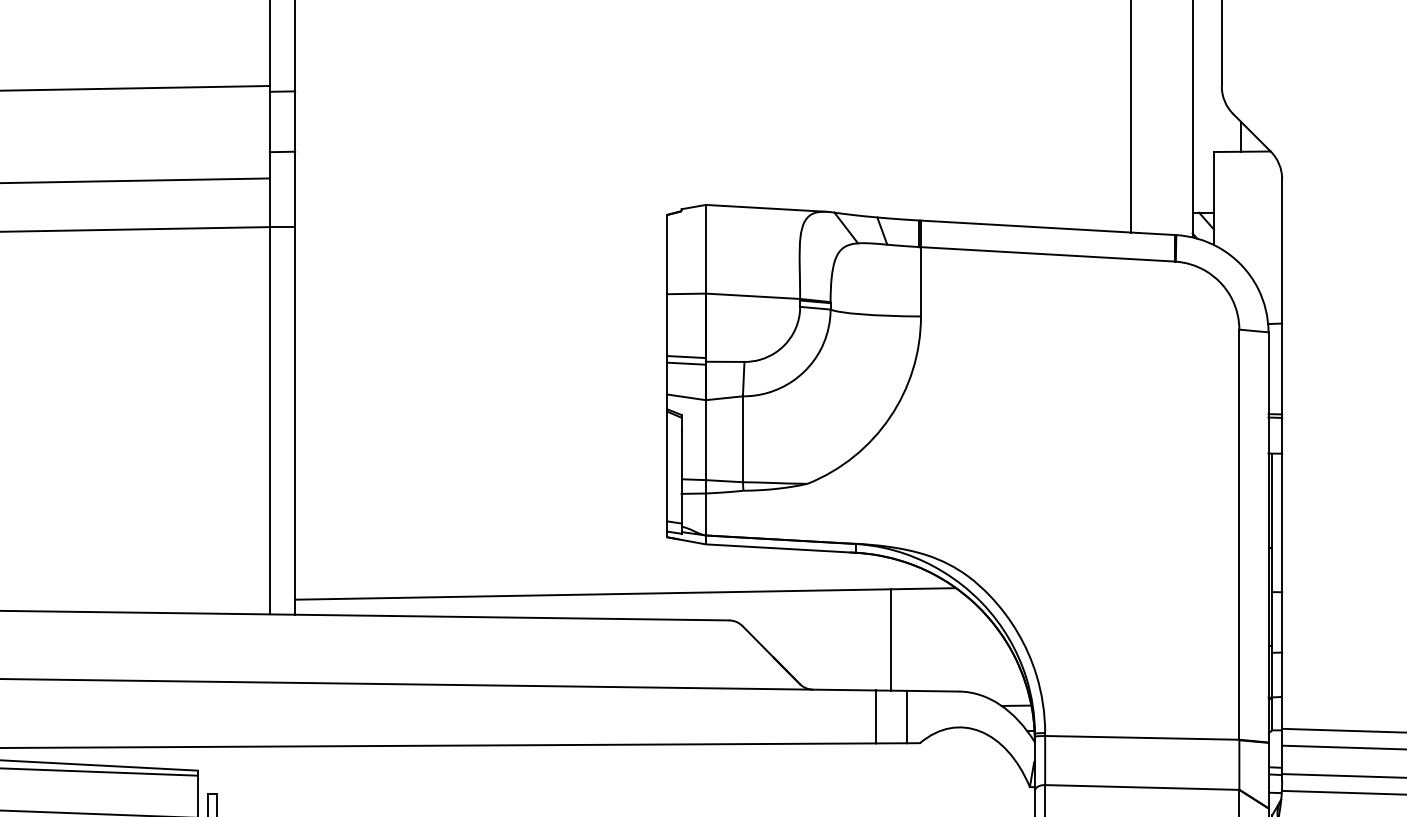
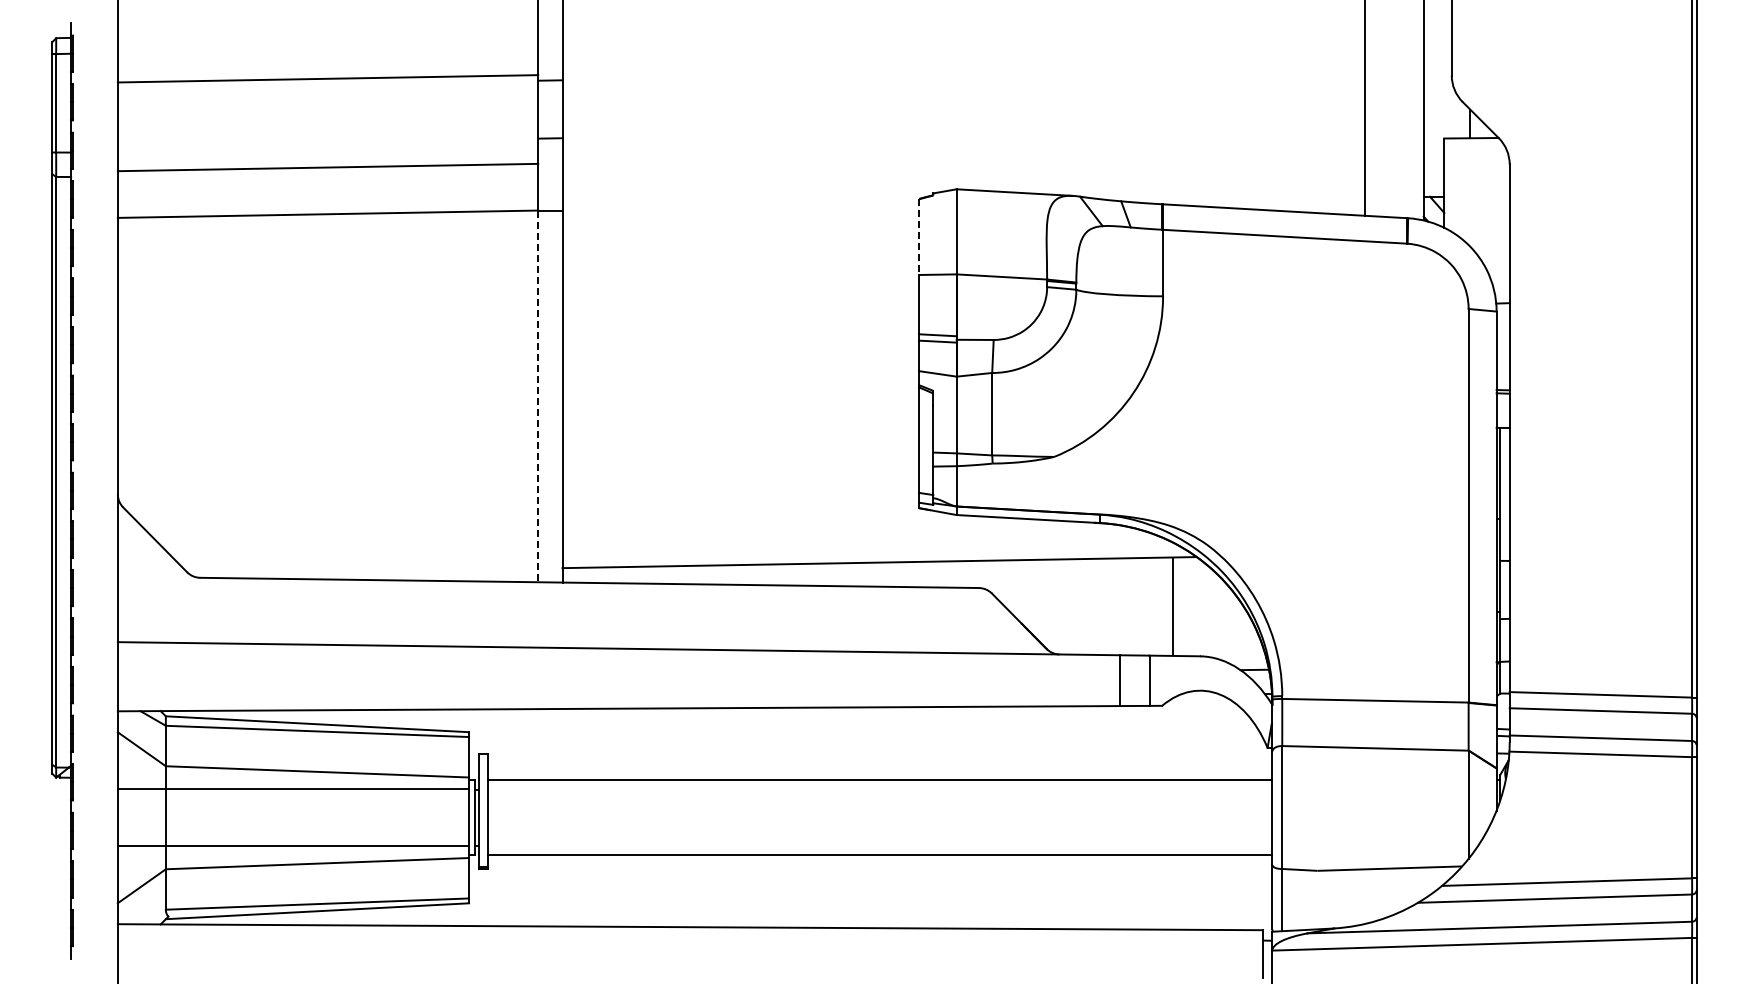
line: (667, 255) -> (919, 237), solid -> dashed
line: (270, 420) -> (538, 396), solid -> dashed
line: (891, 639) -> (1173, 606), moved

